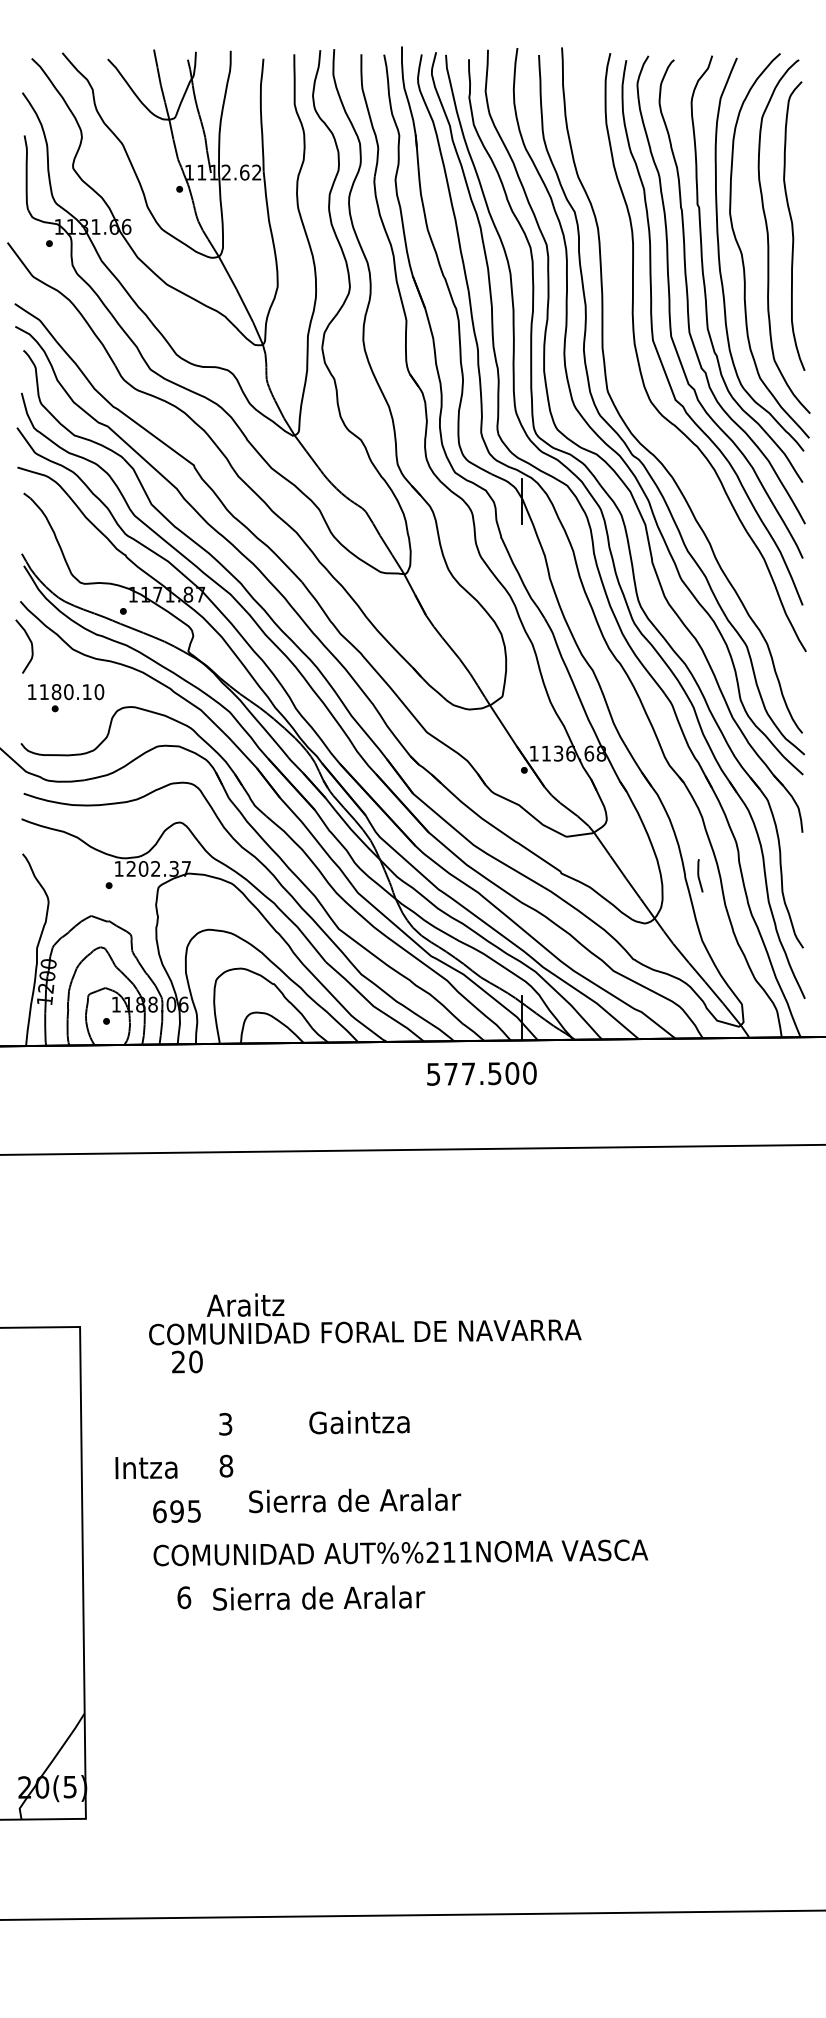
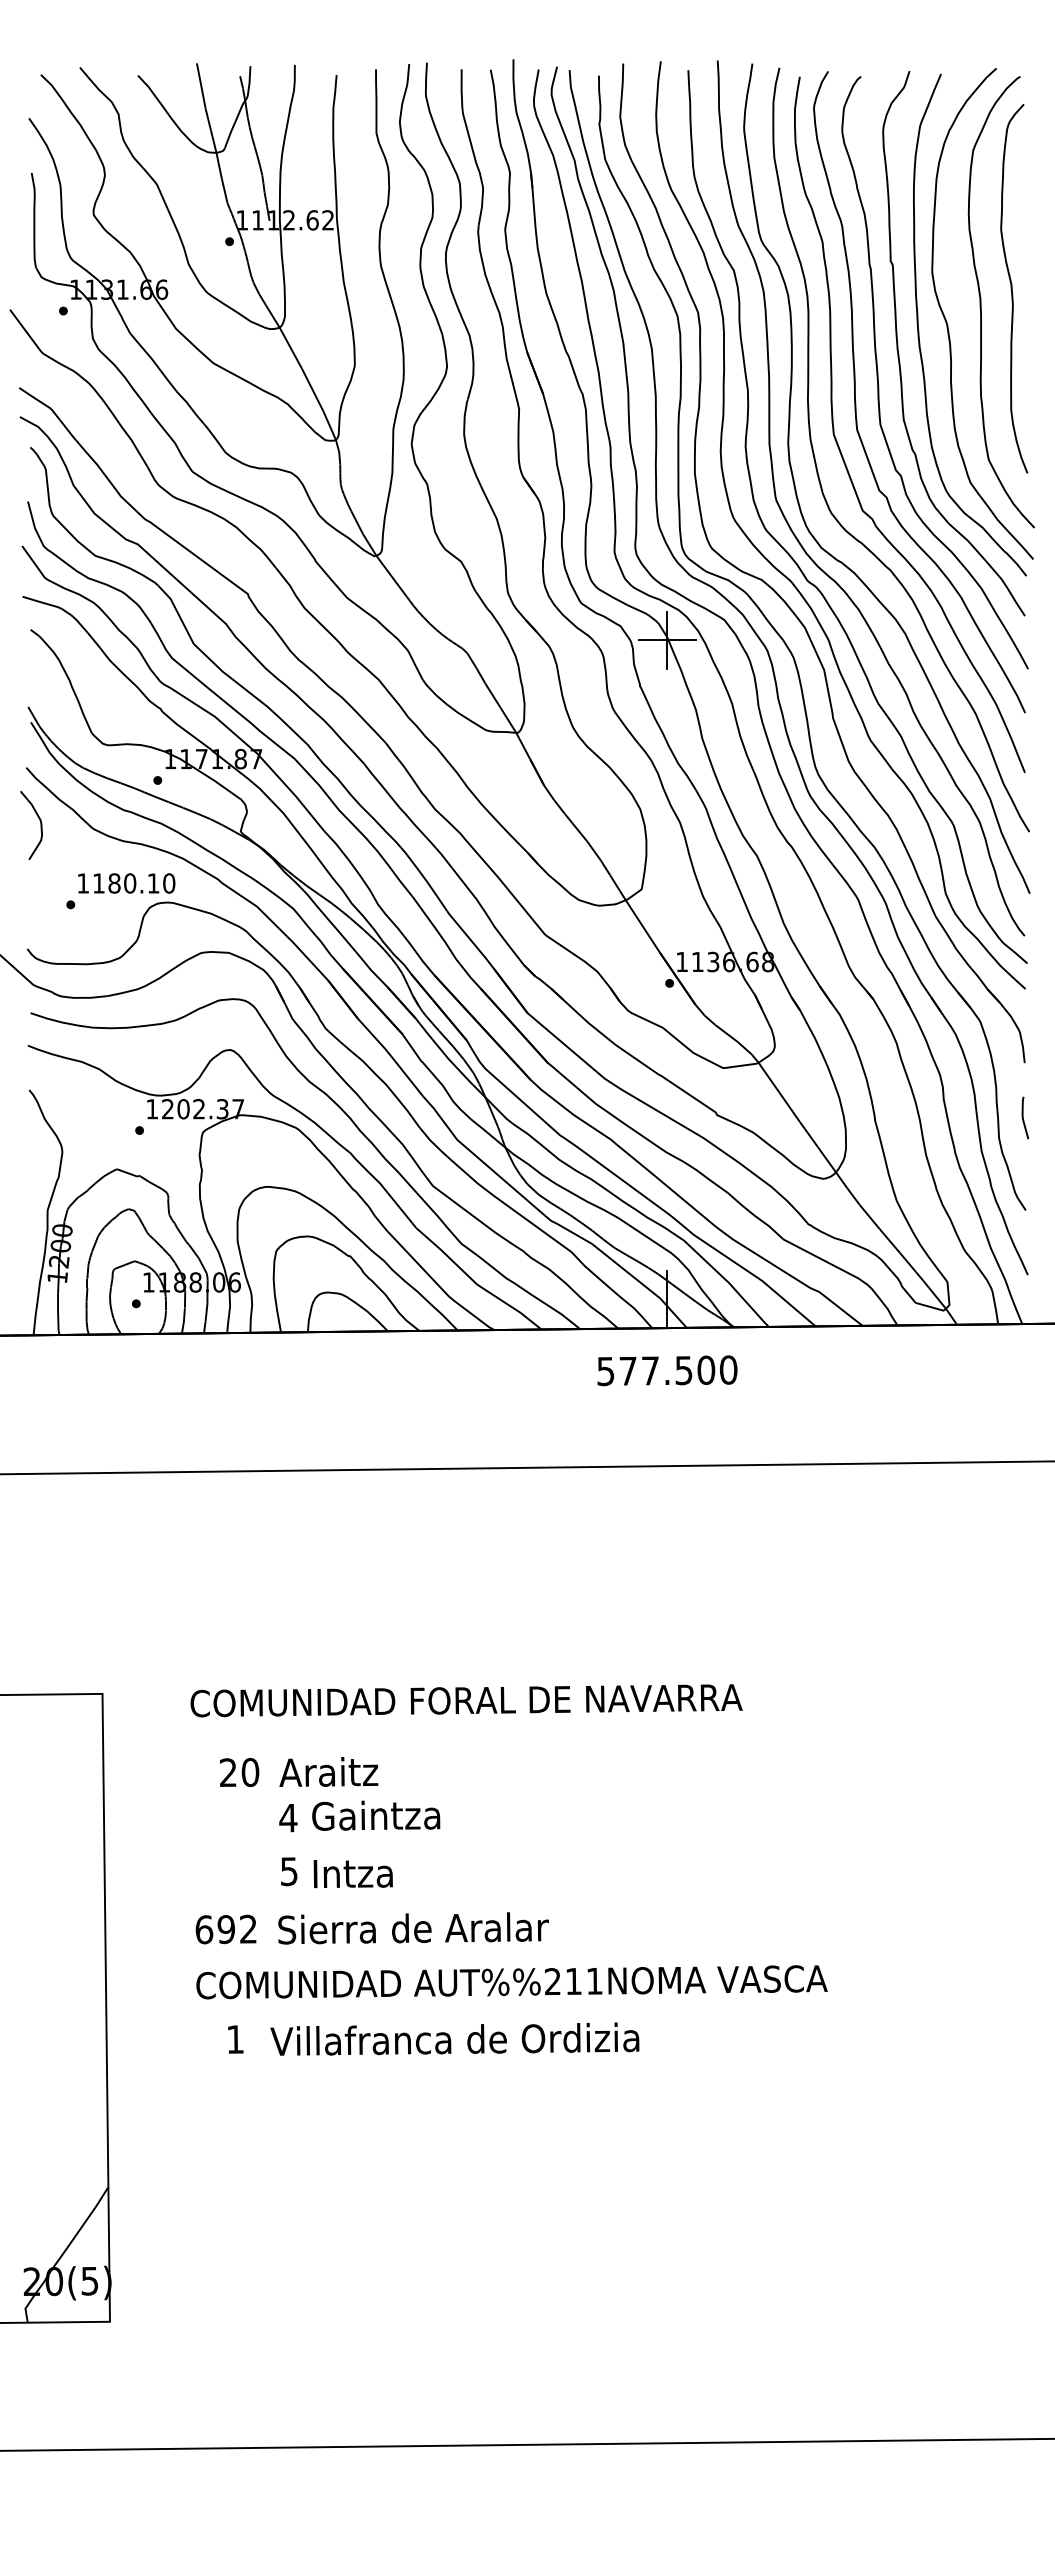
curve: (626, 395) -> (800, 505), added
line: (521, 501) -> (666, 640), added
text: (65, 692) -> (126, 883), moved
line: (698, 875) -> (1023, 1117), moved
text: (481, 1073) -> (667, 1370), moved
text: (245, 1304) -> (328, 1771), moved
text: (187, 1361) -> (239, 1772), moved
text: (359, 1422) -> (376, 1815), moved
text: (225, 1423) -> (288, 1817), 3 -> 4
text: (225, 1466) -> (288, 1871), 8 -> 5
text: (145, 1468) -> (352, 1874), moved
text: (355, 1500) -> (413, 1928), moved
text: (194, 1510) -> (248, 1928), 695 -> 692
text: (184, 1597) -> (235, 2039), 6 -> 1
text: (355, 1597) -> (454, 2039), Sierra de Aralar -> Villafranca de Ordizia

